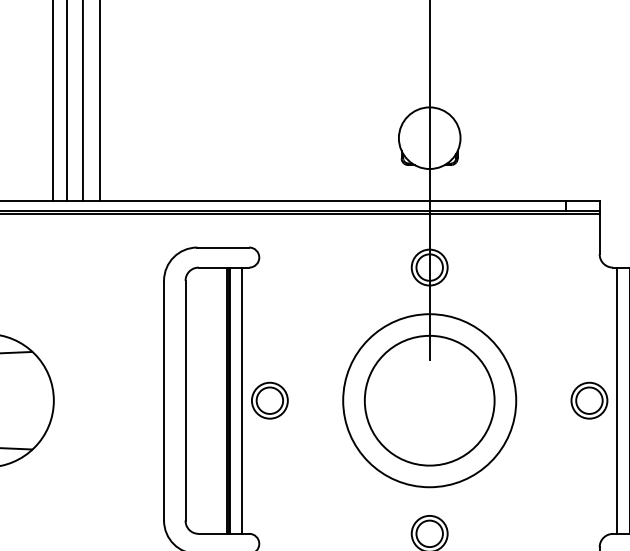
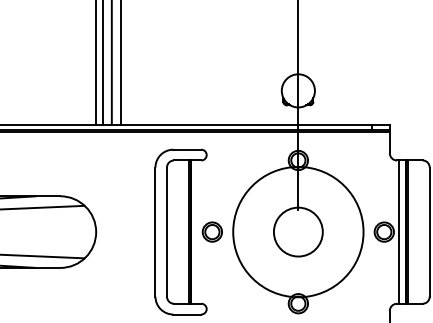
line: (242, 399) -> (197, 231), removed
circle: (428, 399) -> (297, 231), size x1.4
circle: (429, 401) -> (298, 232), size x0.7

